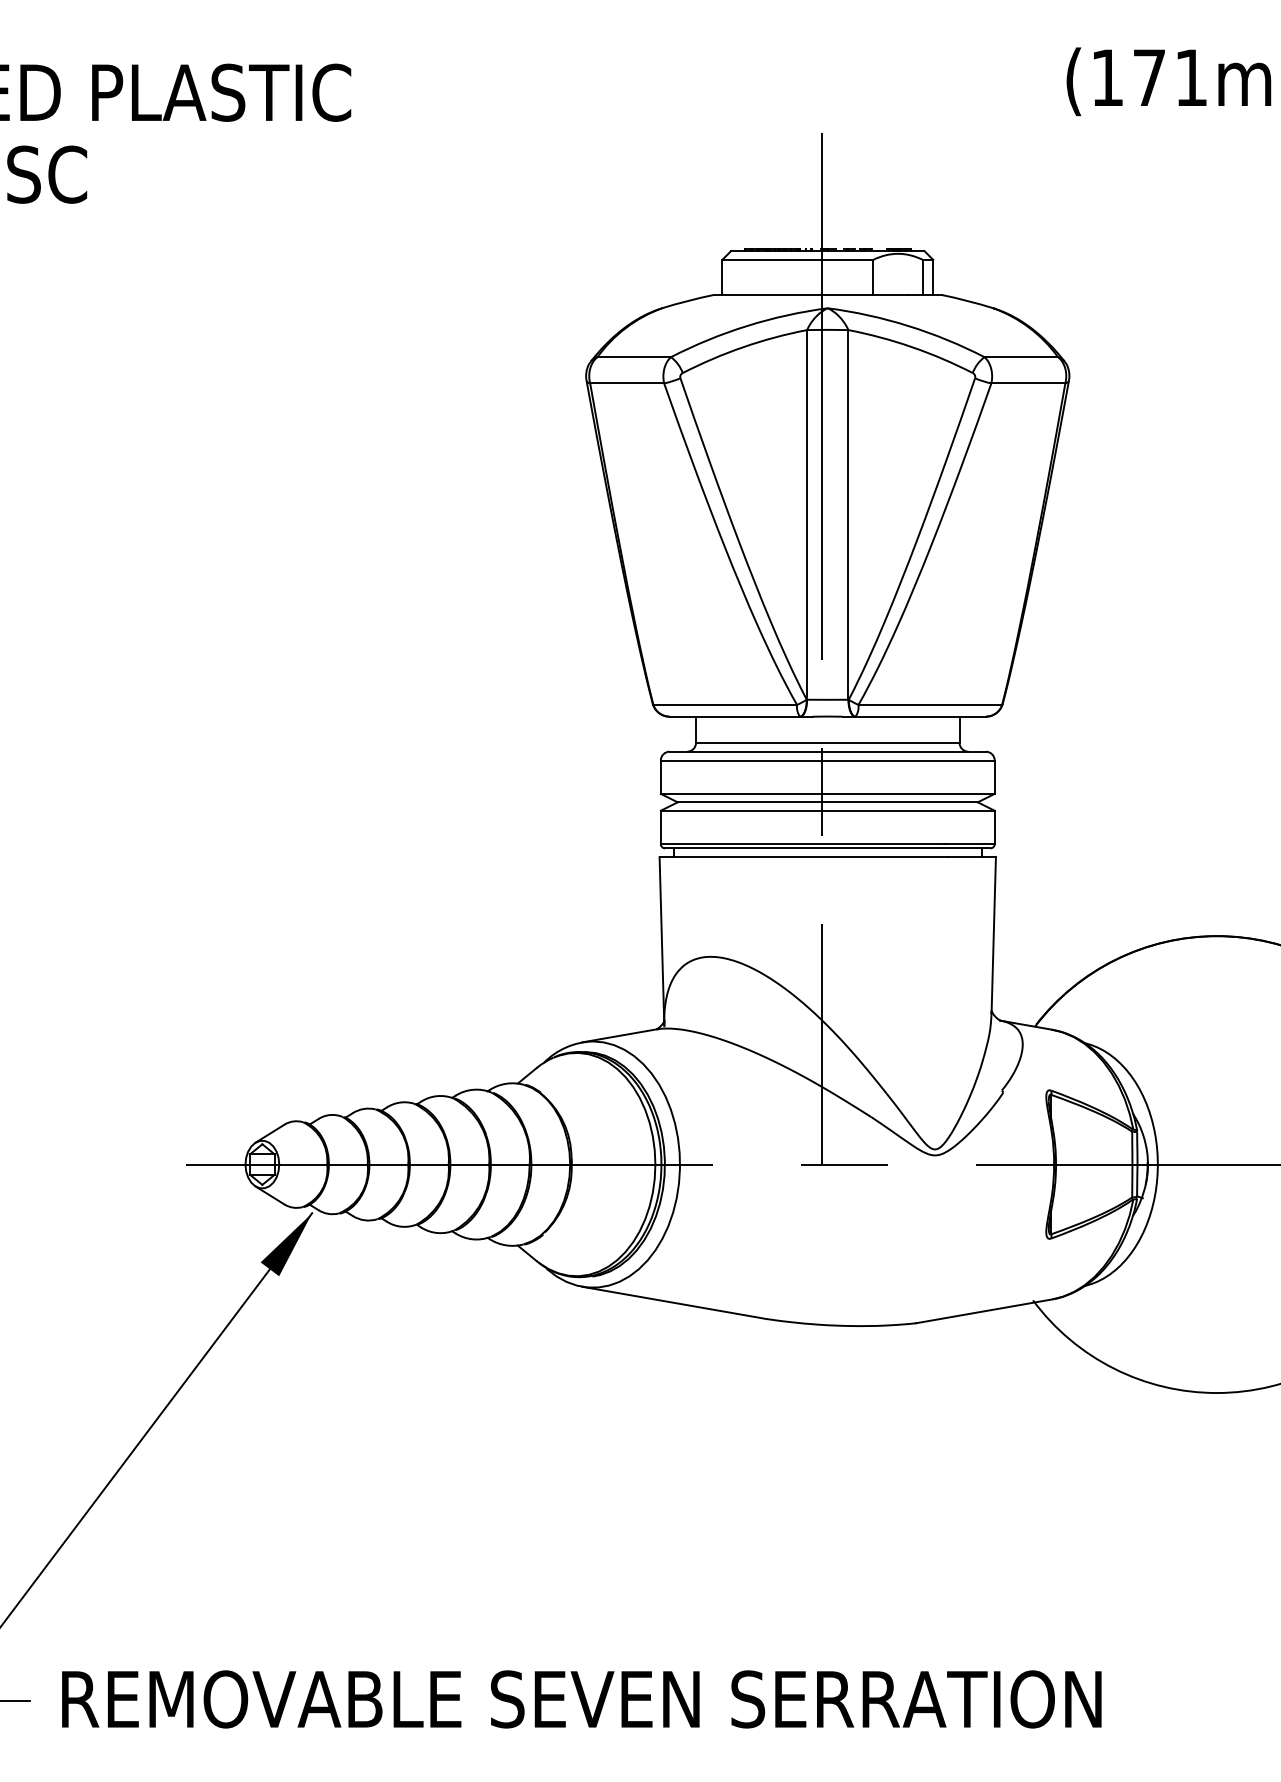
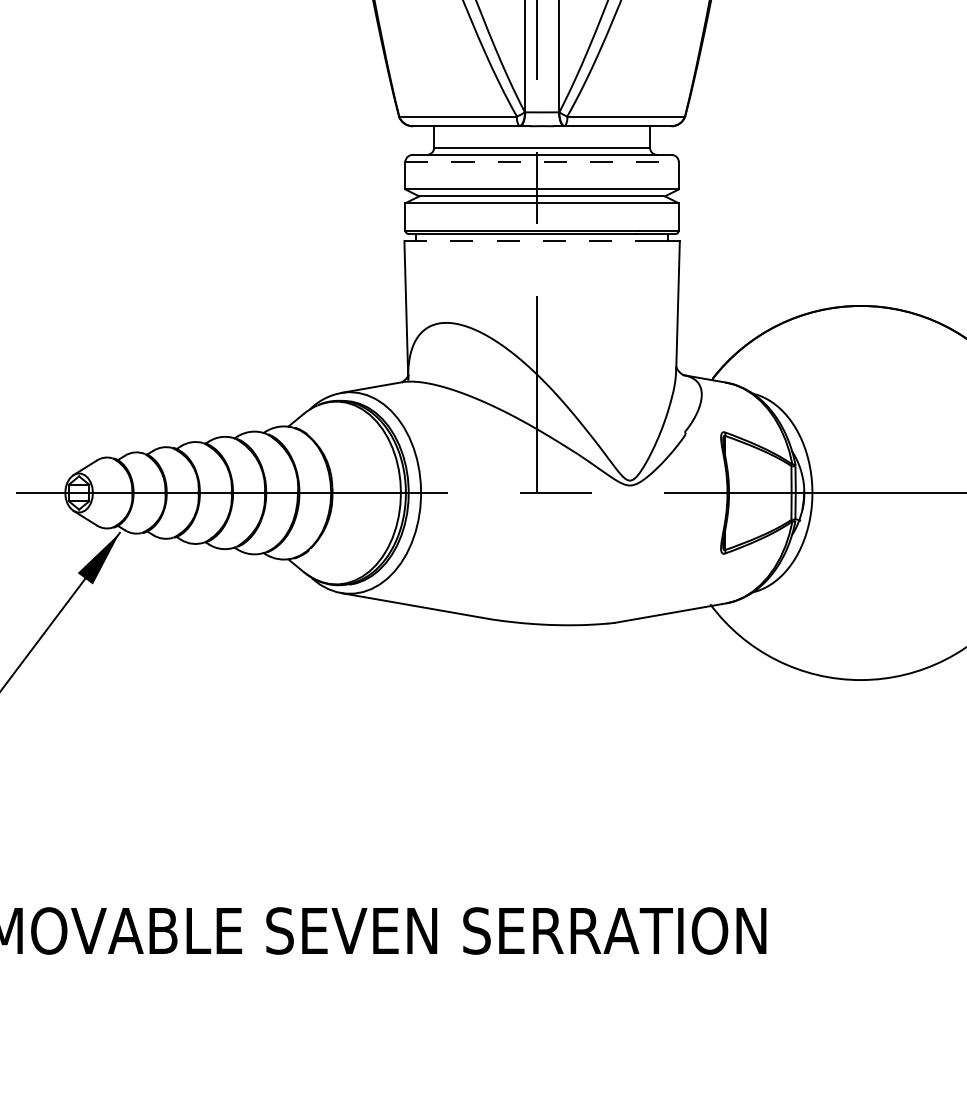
line: (827, 760) -> (541, 162), solid -> dashed
line: (803, 857) -> (522, 241), solid -> dashed

